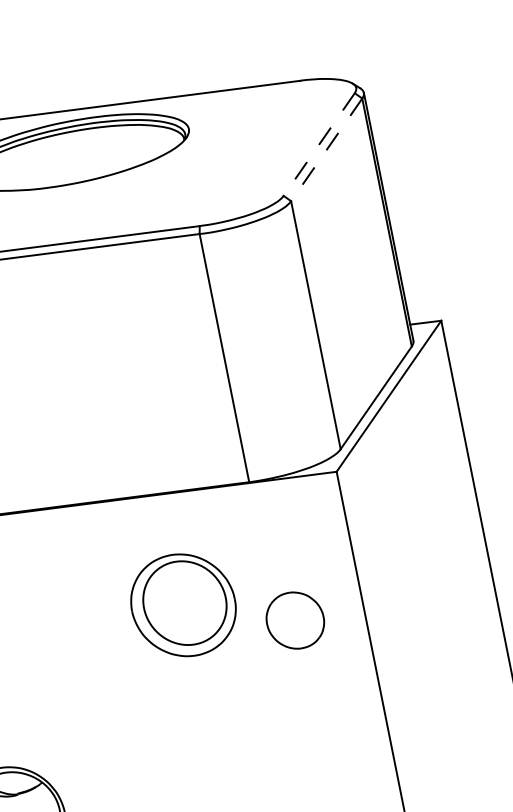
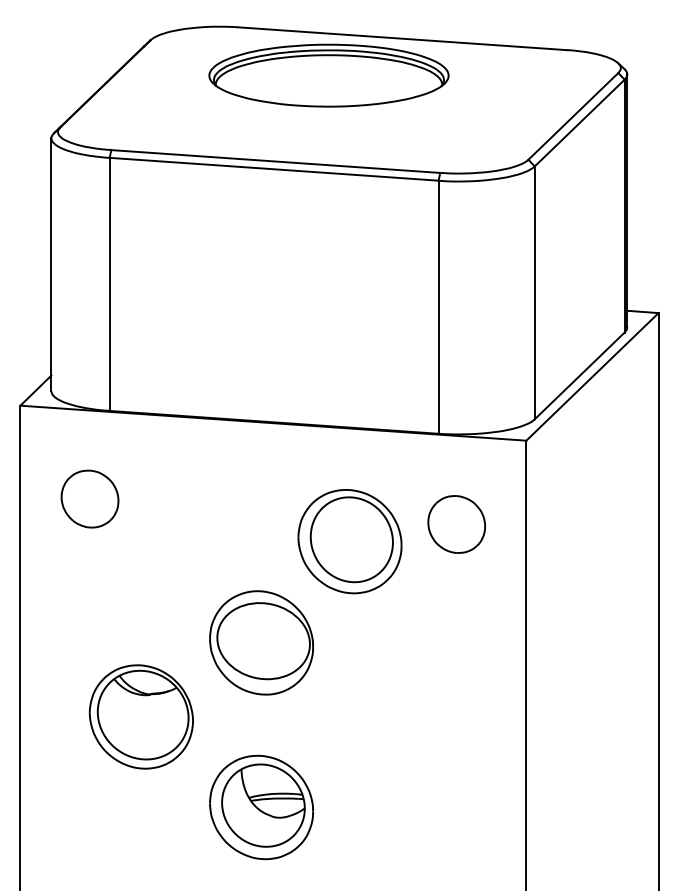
line: (319, 144) -> (573, 116), dashed -> solid
line: (326, 150) -> (579, 123), dashed -> solid
part: (295, 620) -> (456, 524), moved
part: (116, 721) -> (261, 642), added

